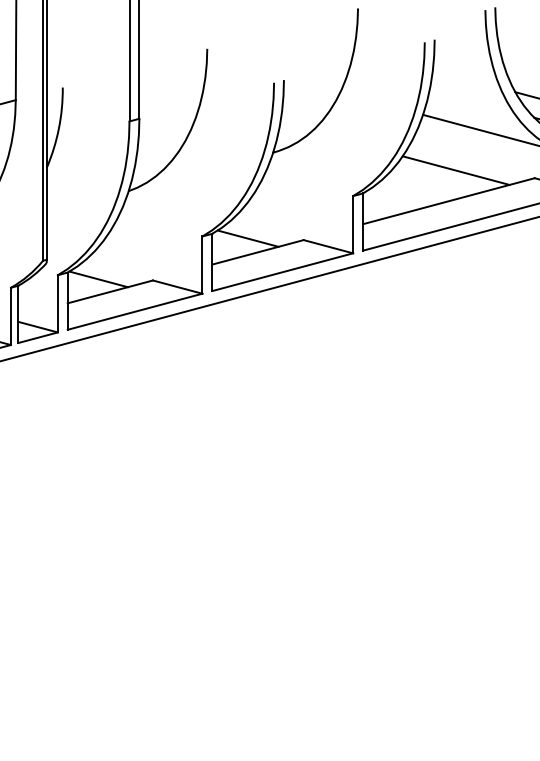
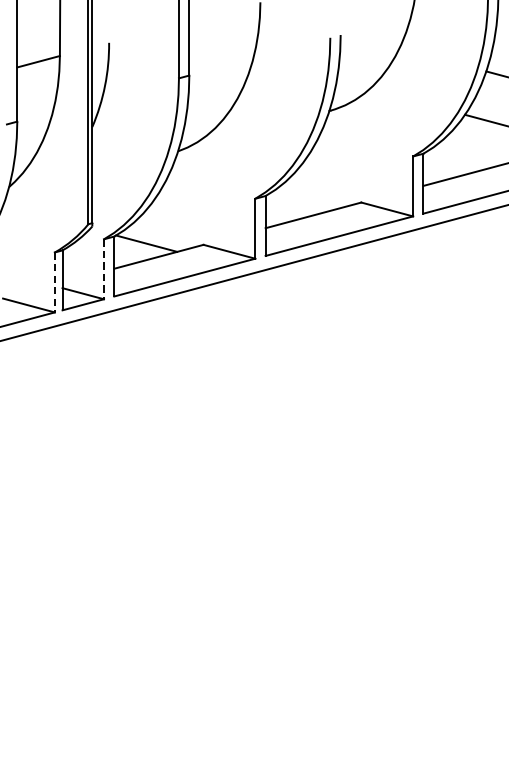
line: (247, 238) -> (302, 200), removed
line: (57, 303) -> (103, 268), solid -> dashed
line: (10, 316) -> (54, 282), solid -> dashed

